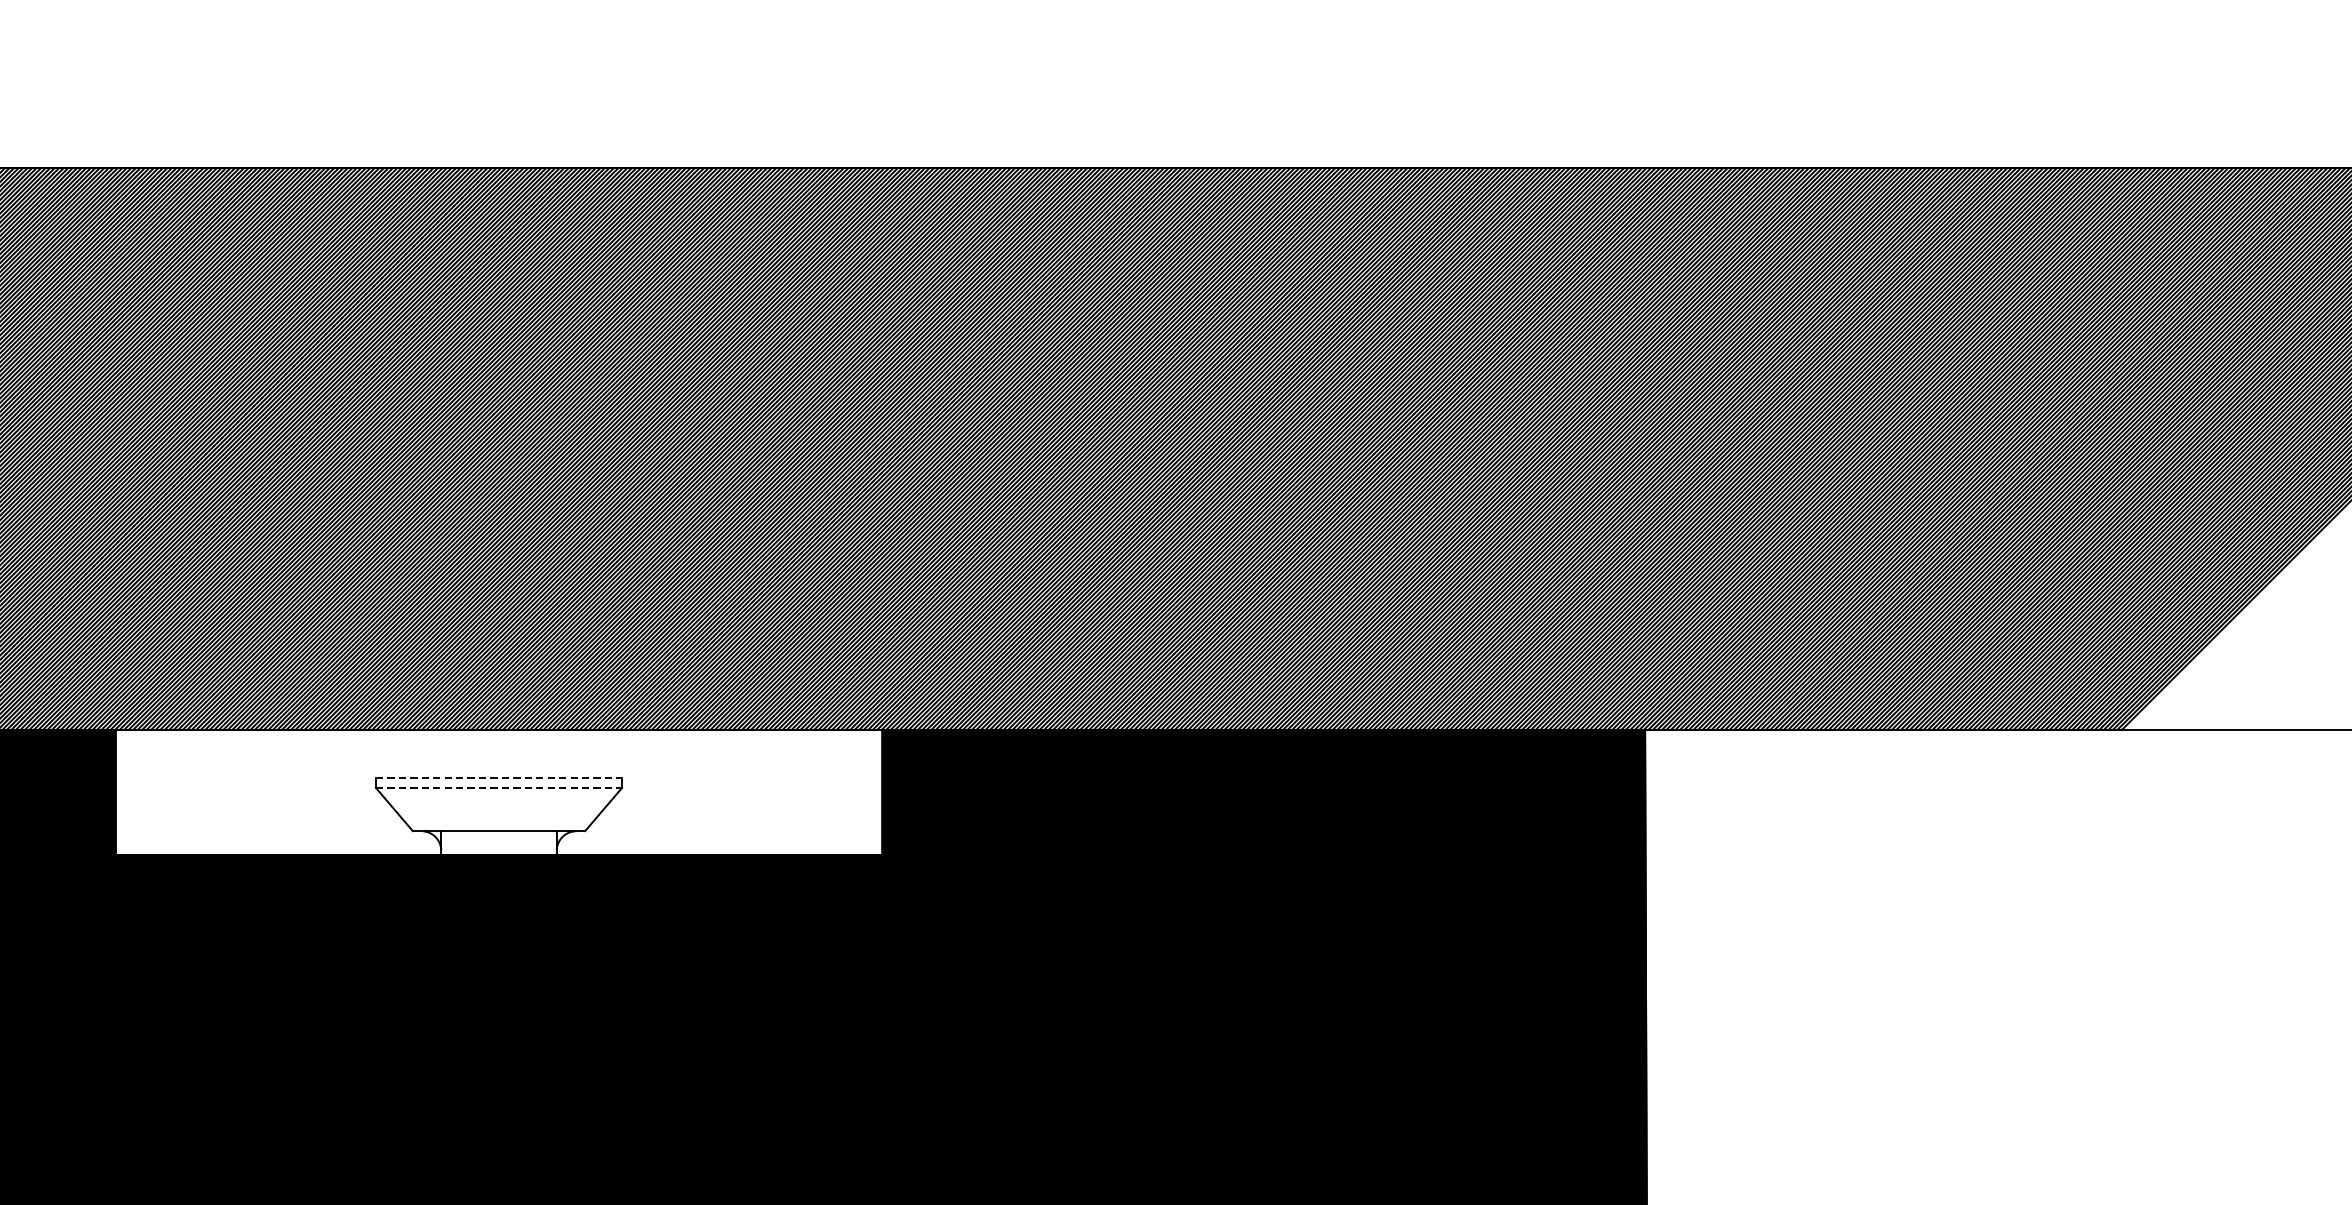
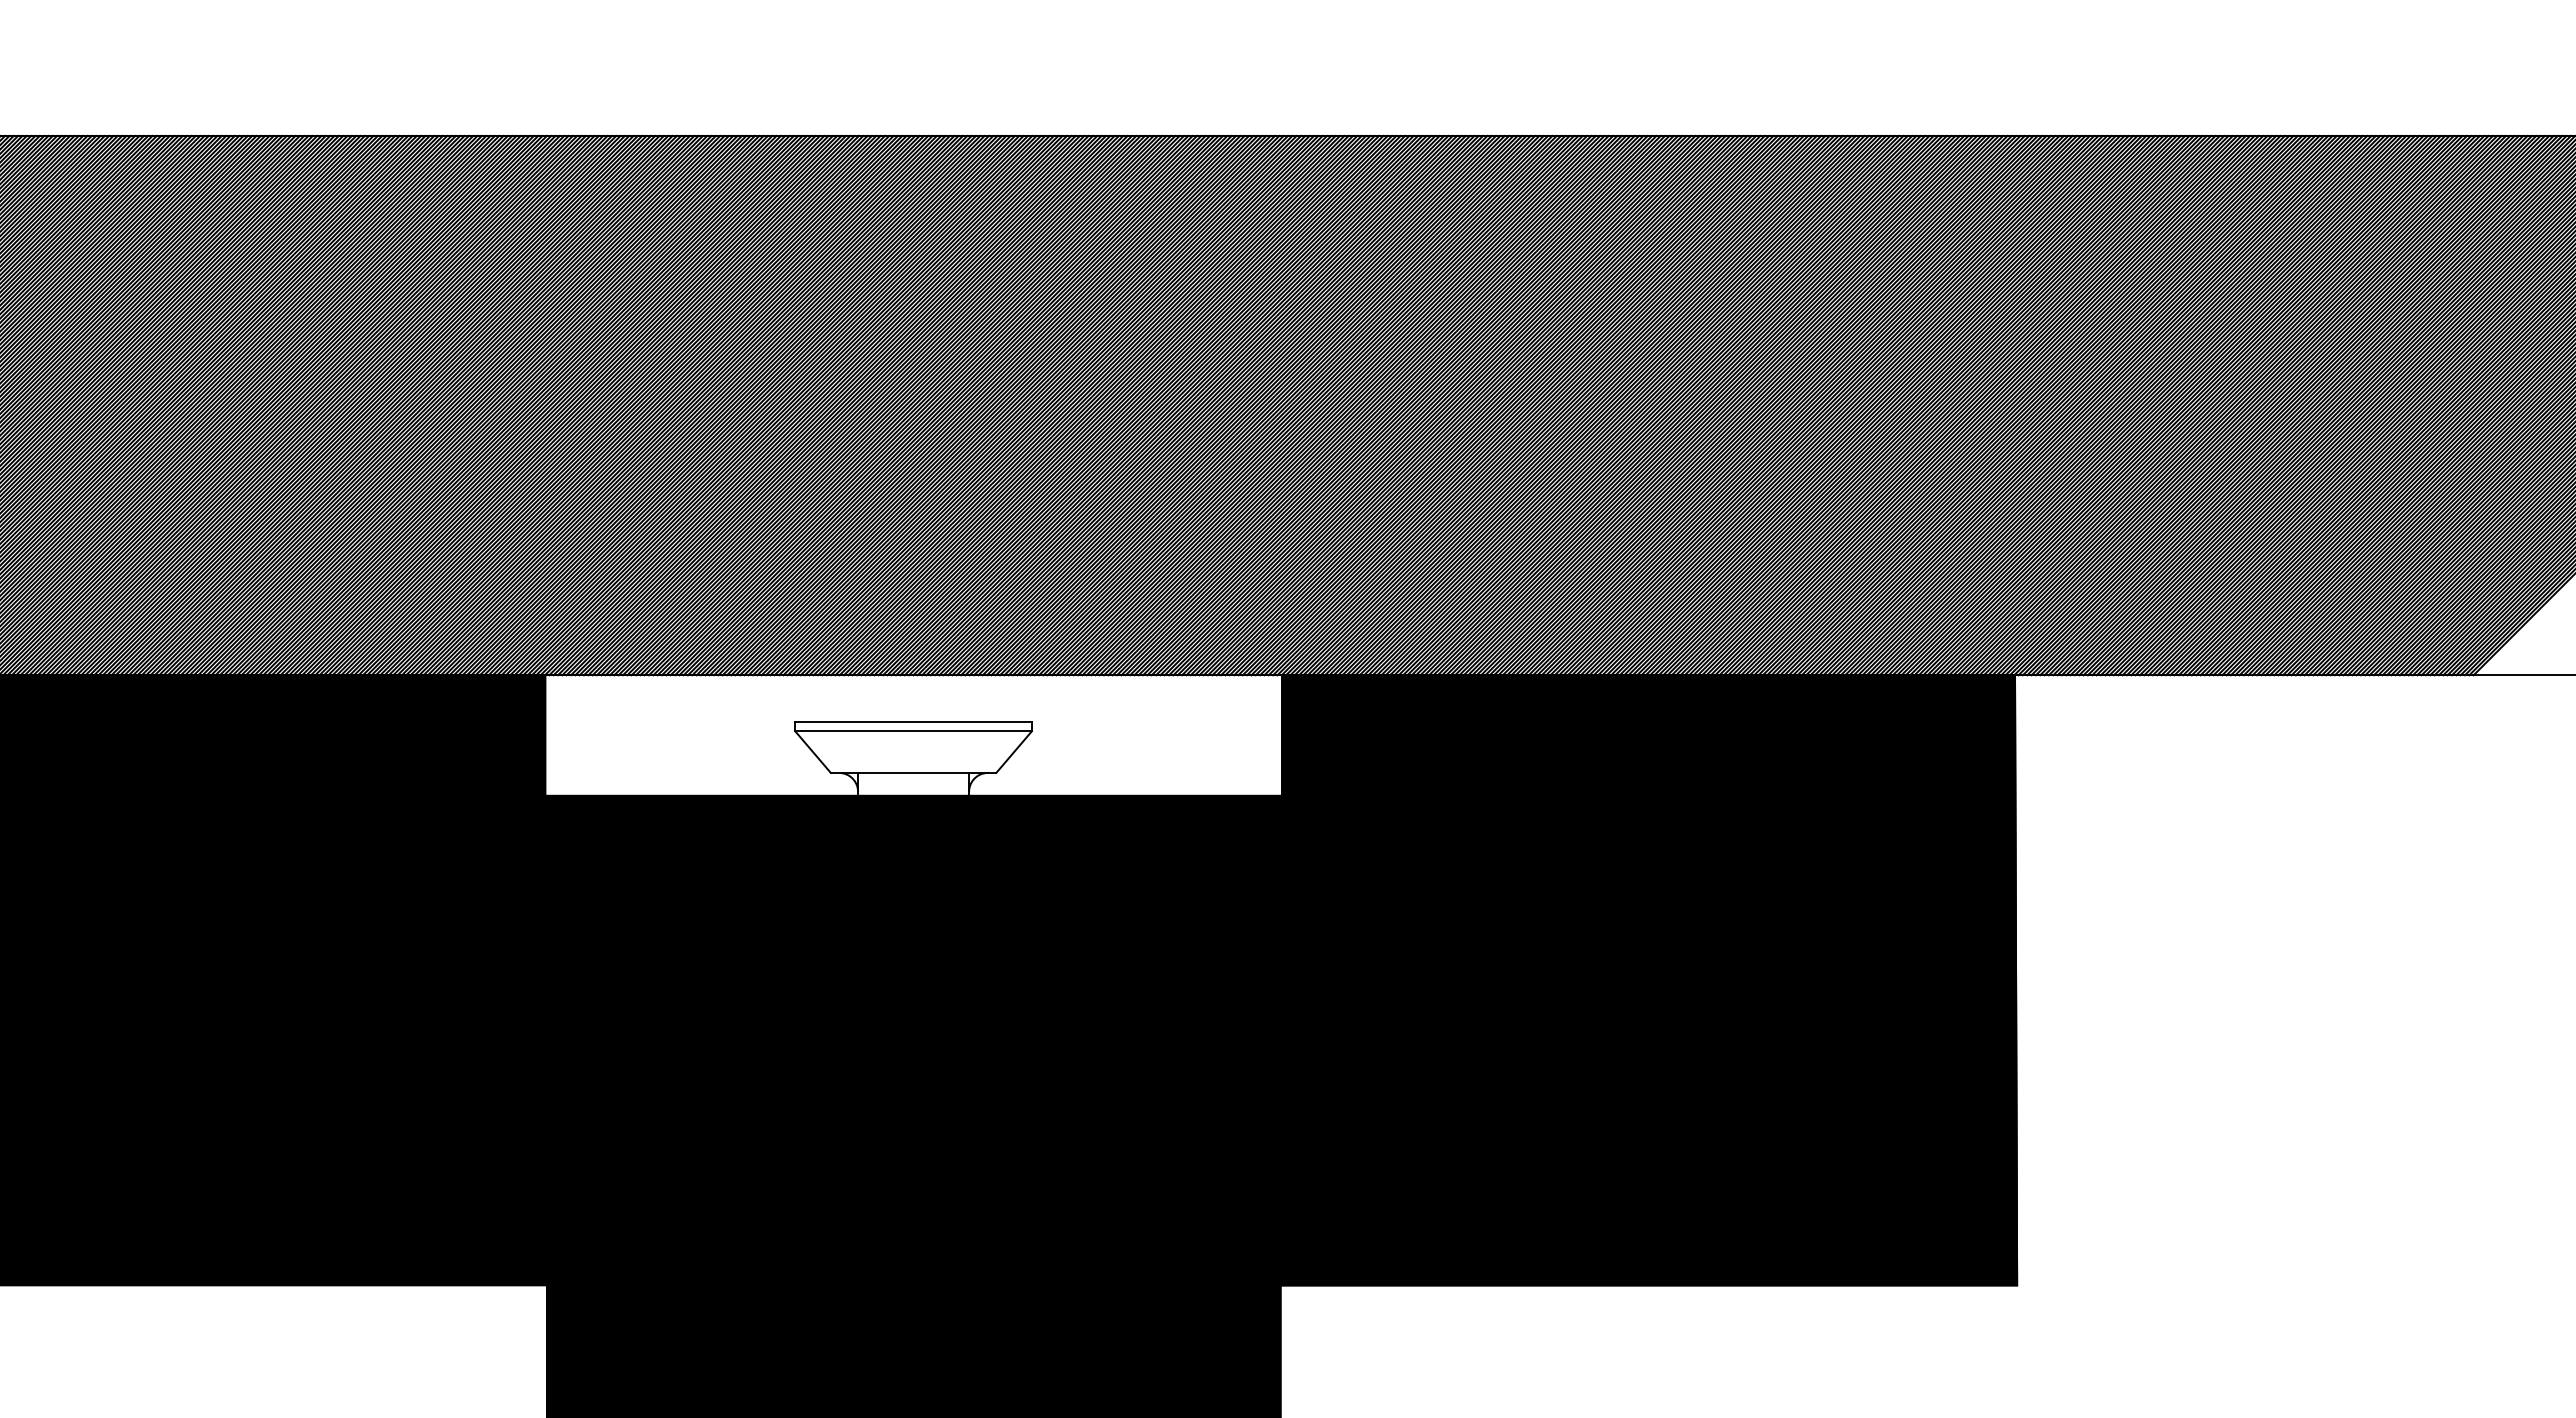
line: (499, 777) -> (914, 721), dashed -> solid
line: (499, 788) -> (914, 731), dashed -> solid

